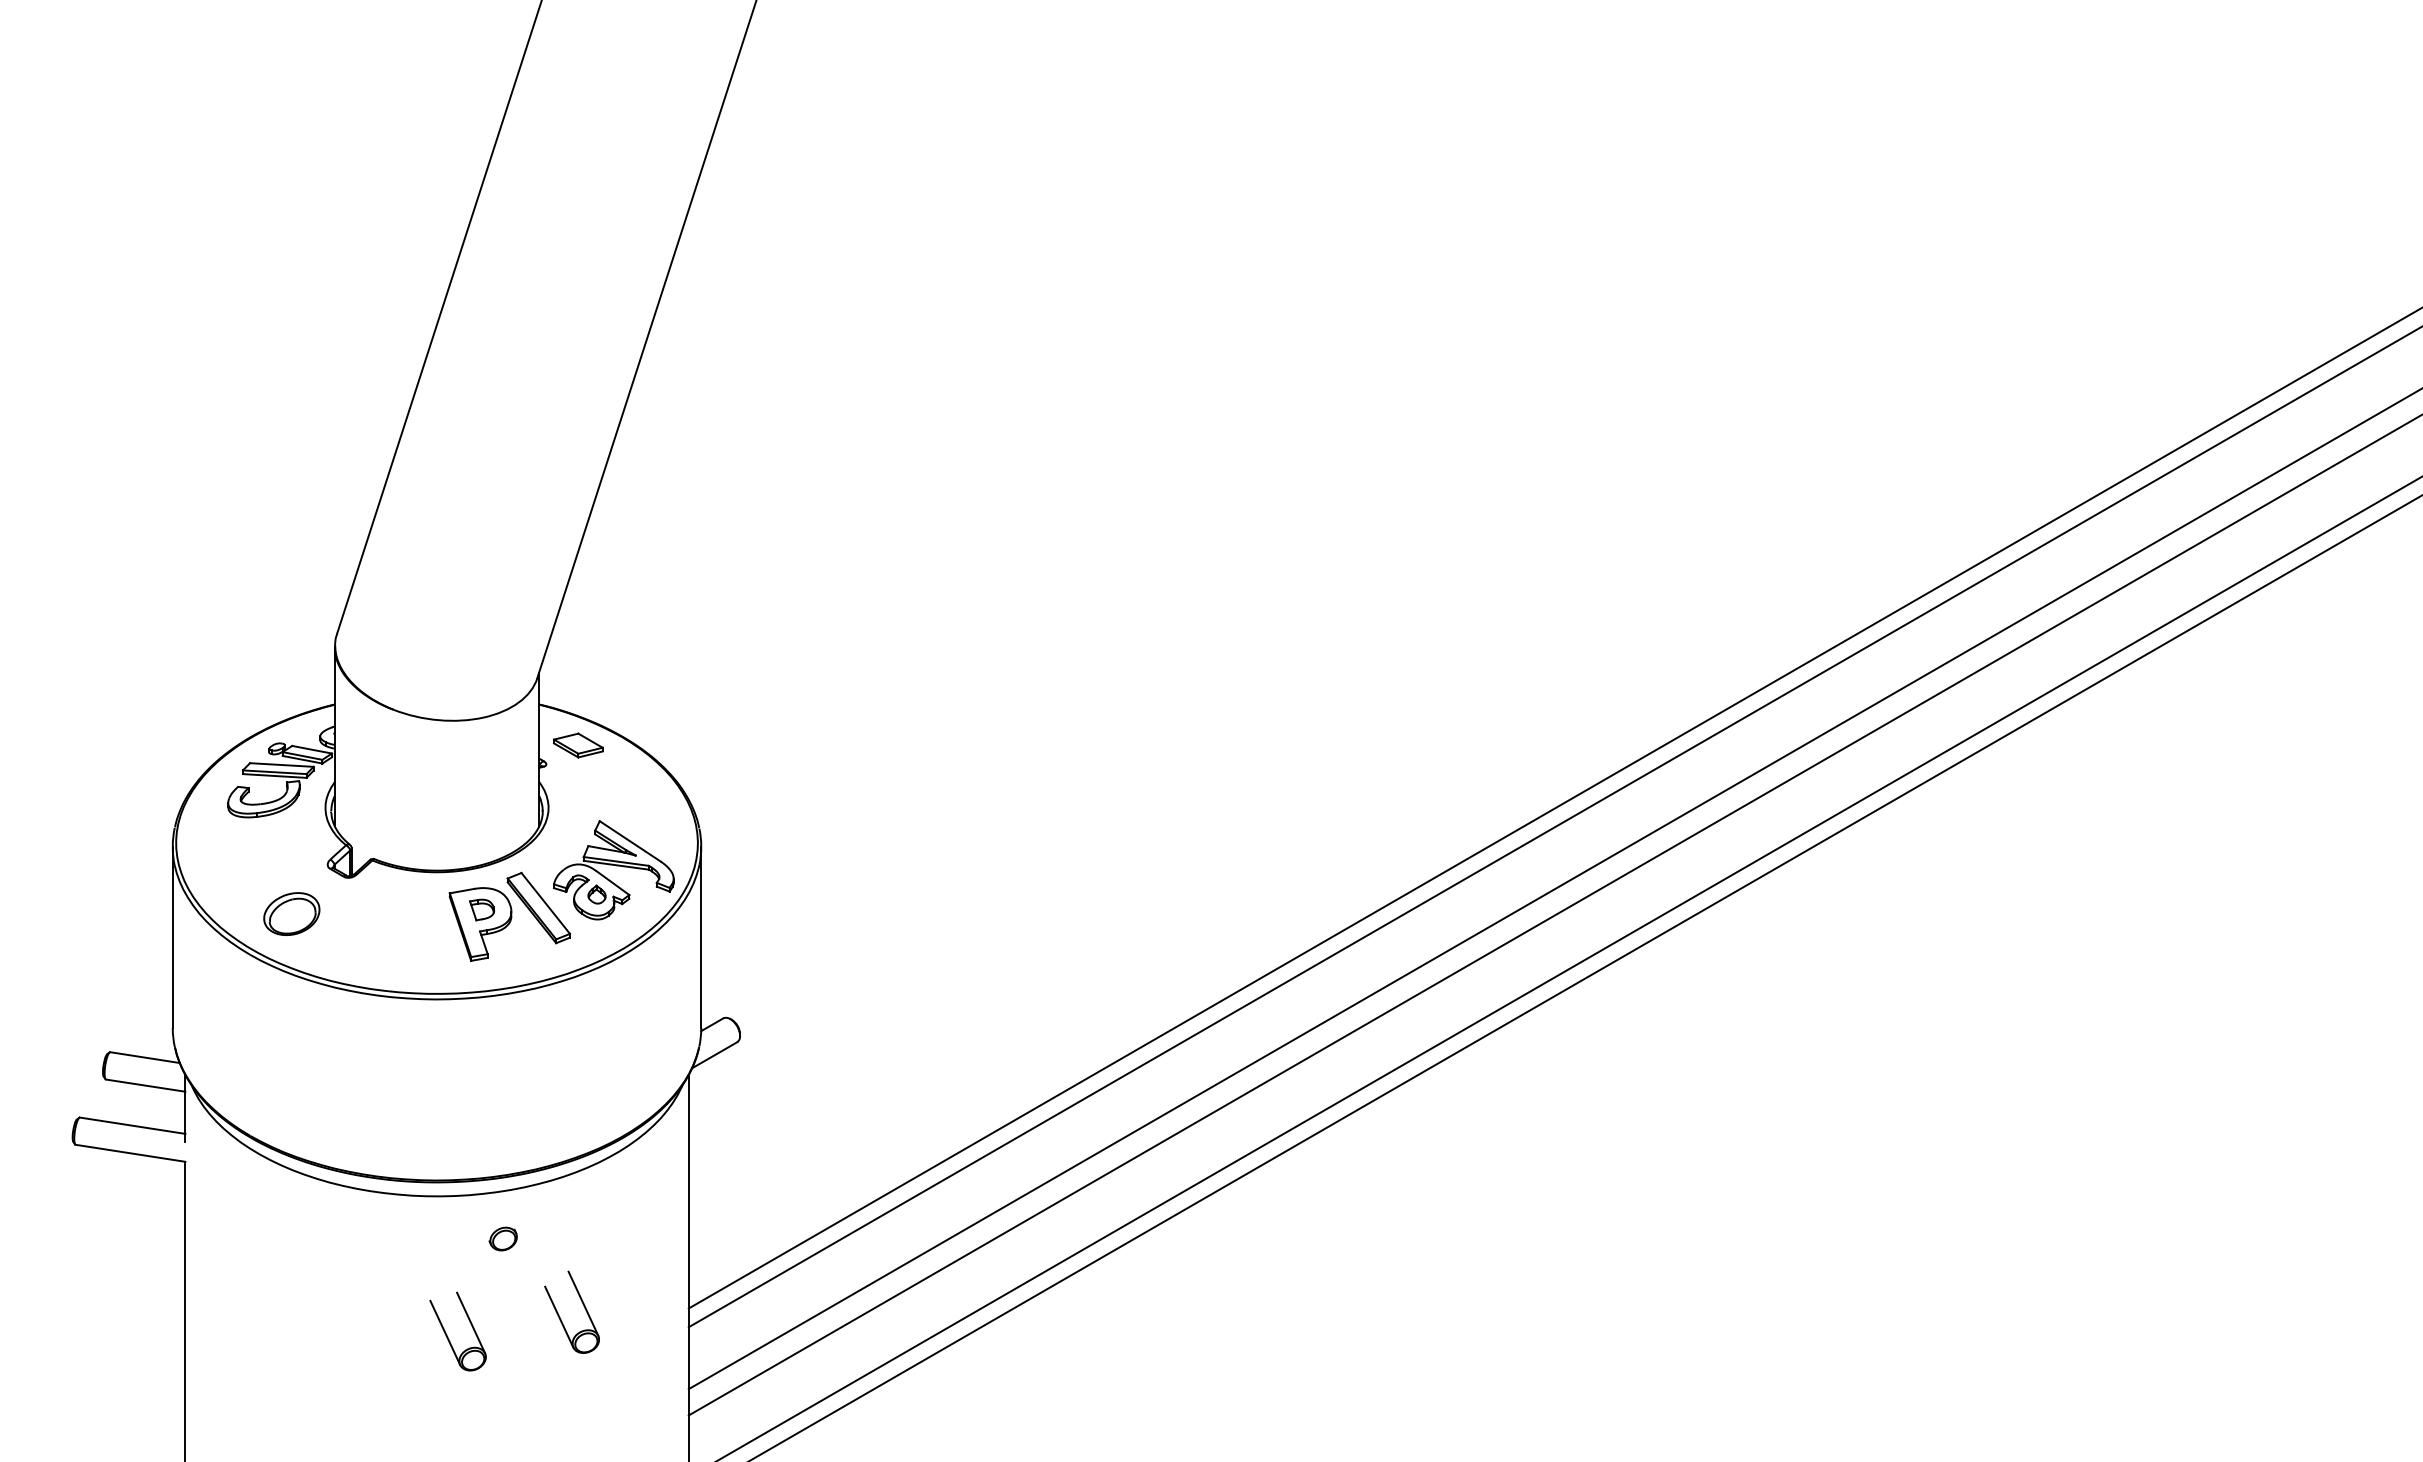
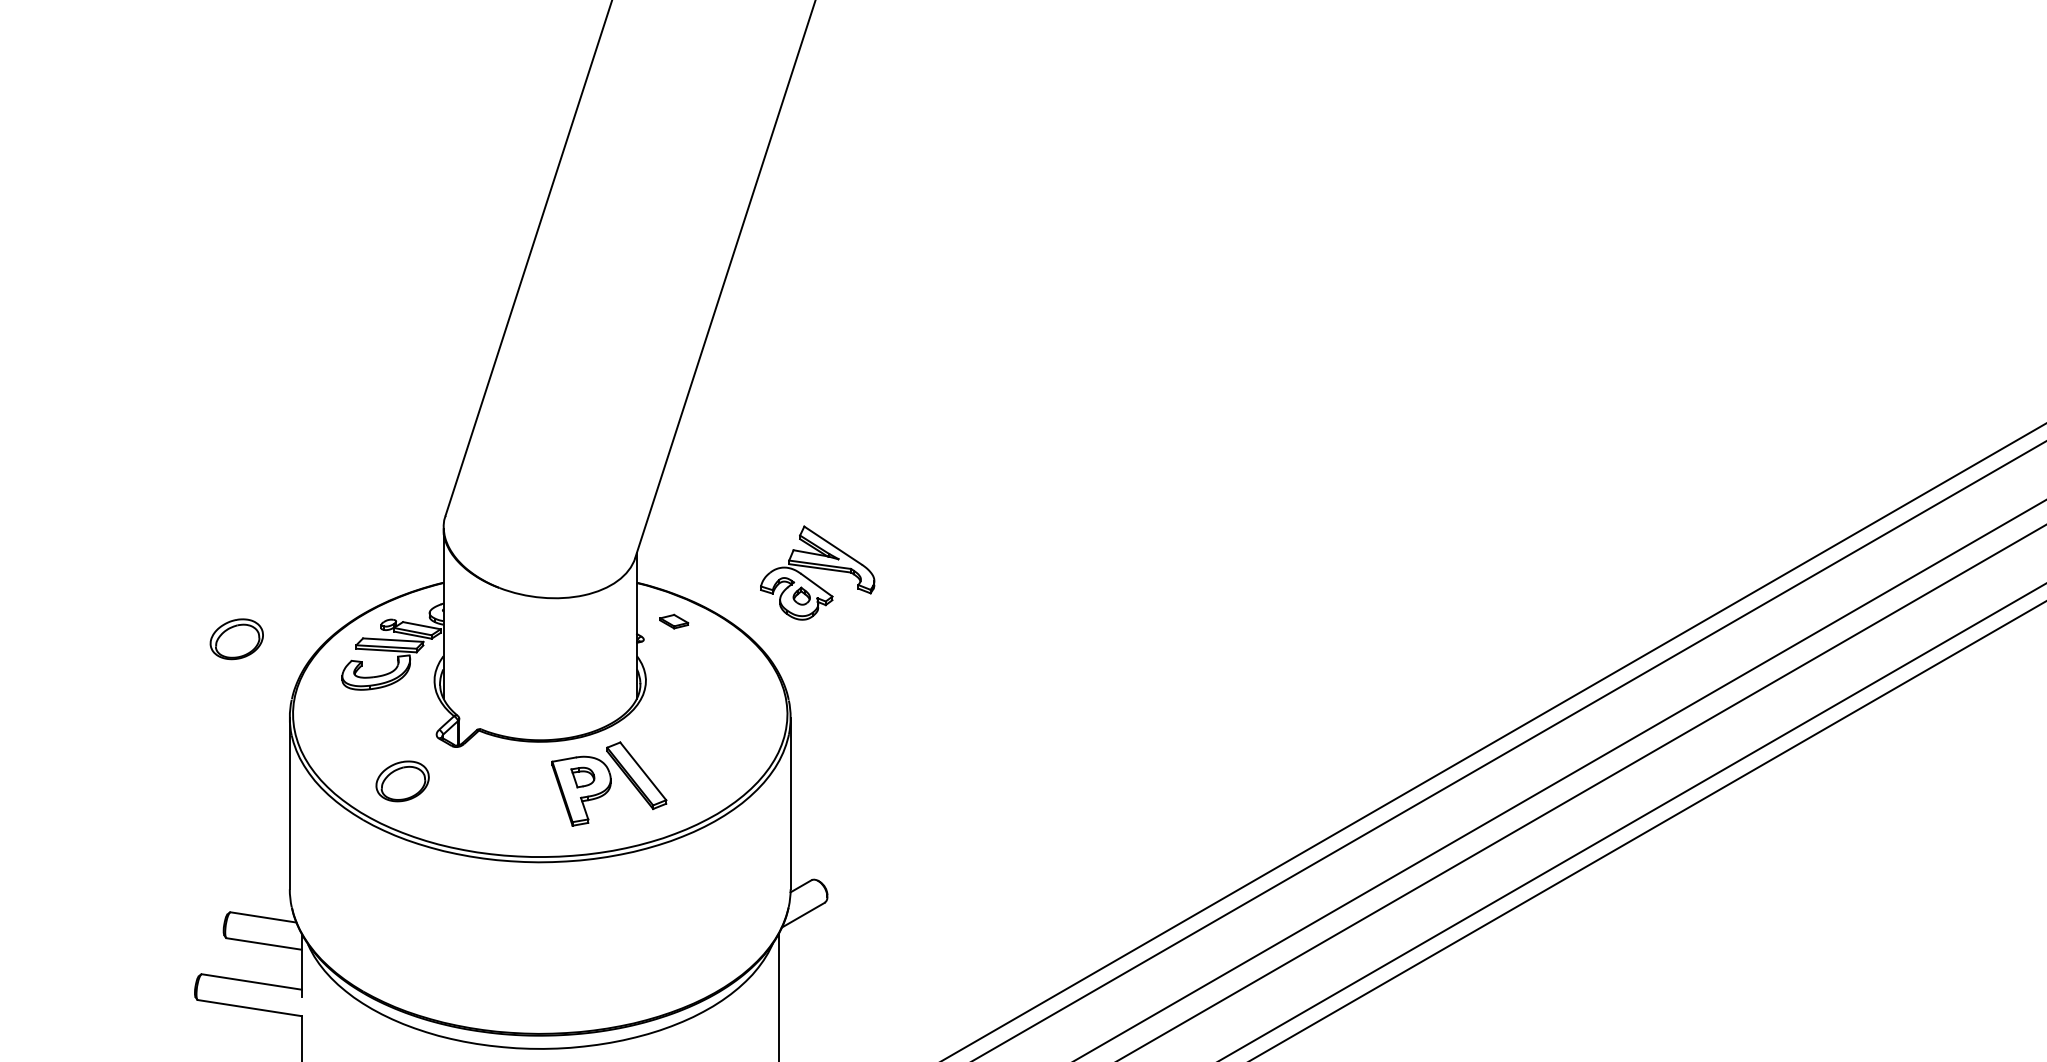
part: (578, 745) -> (674, 621), size x0.6
part: (116, 763) -> (236, 638), added
part: (613, 870) -> (817, 573), moved

